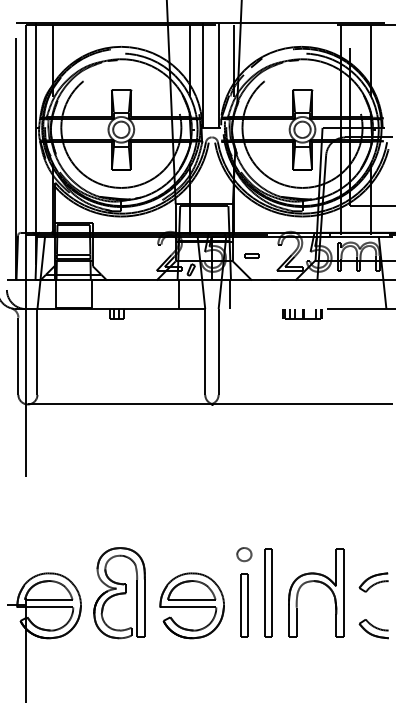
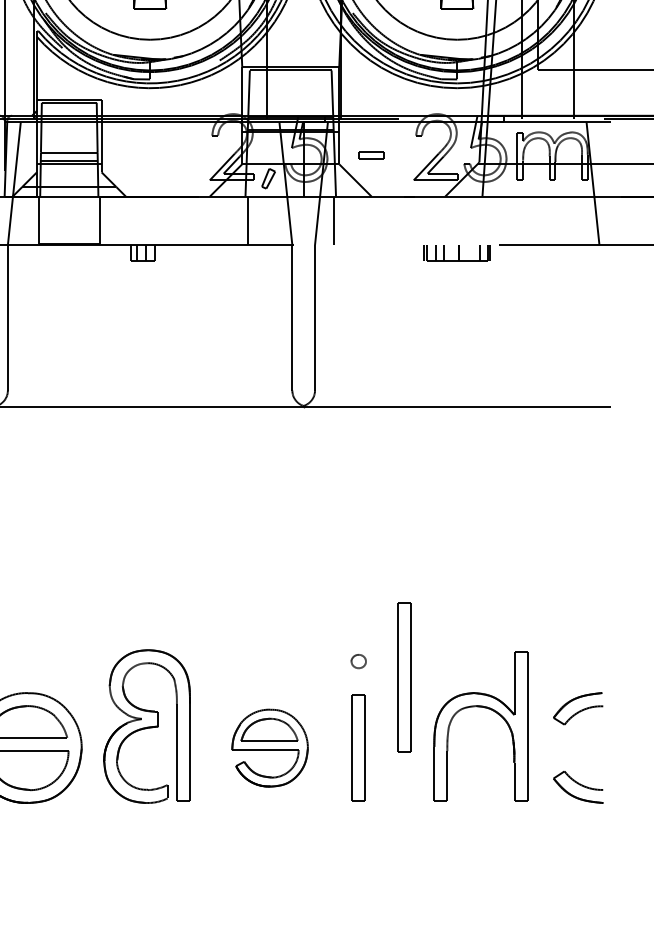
part: (244, 554) -> (358, 661), size x0.6
part: (268, 592) -> (404, 676), moved
part: (191, 605) -> (269, 747), size x0.7

